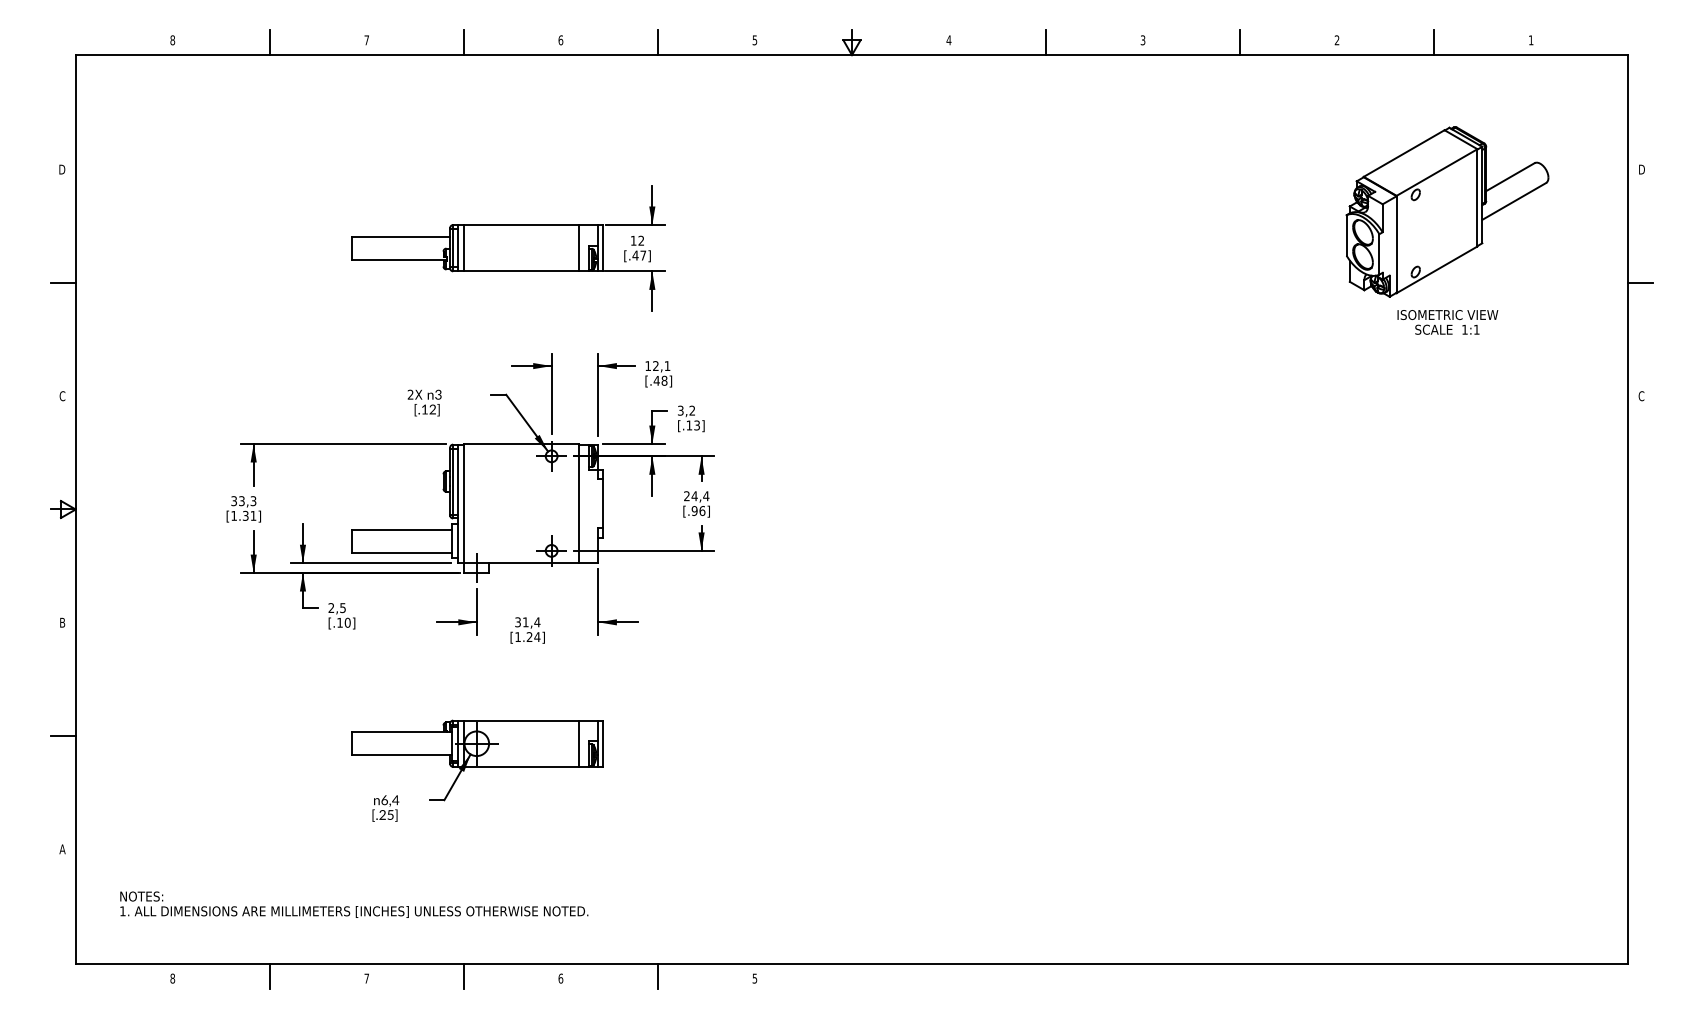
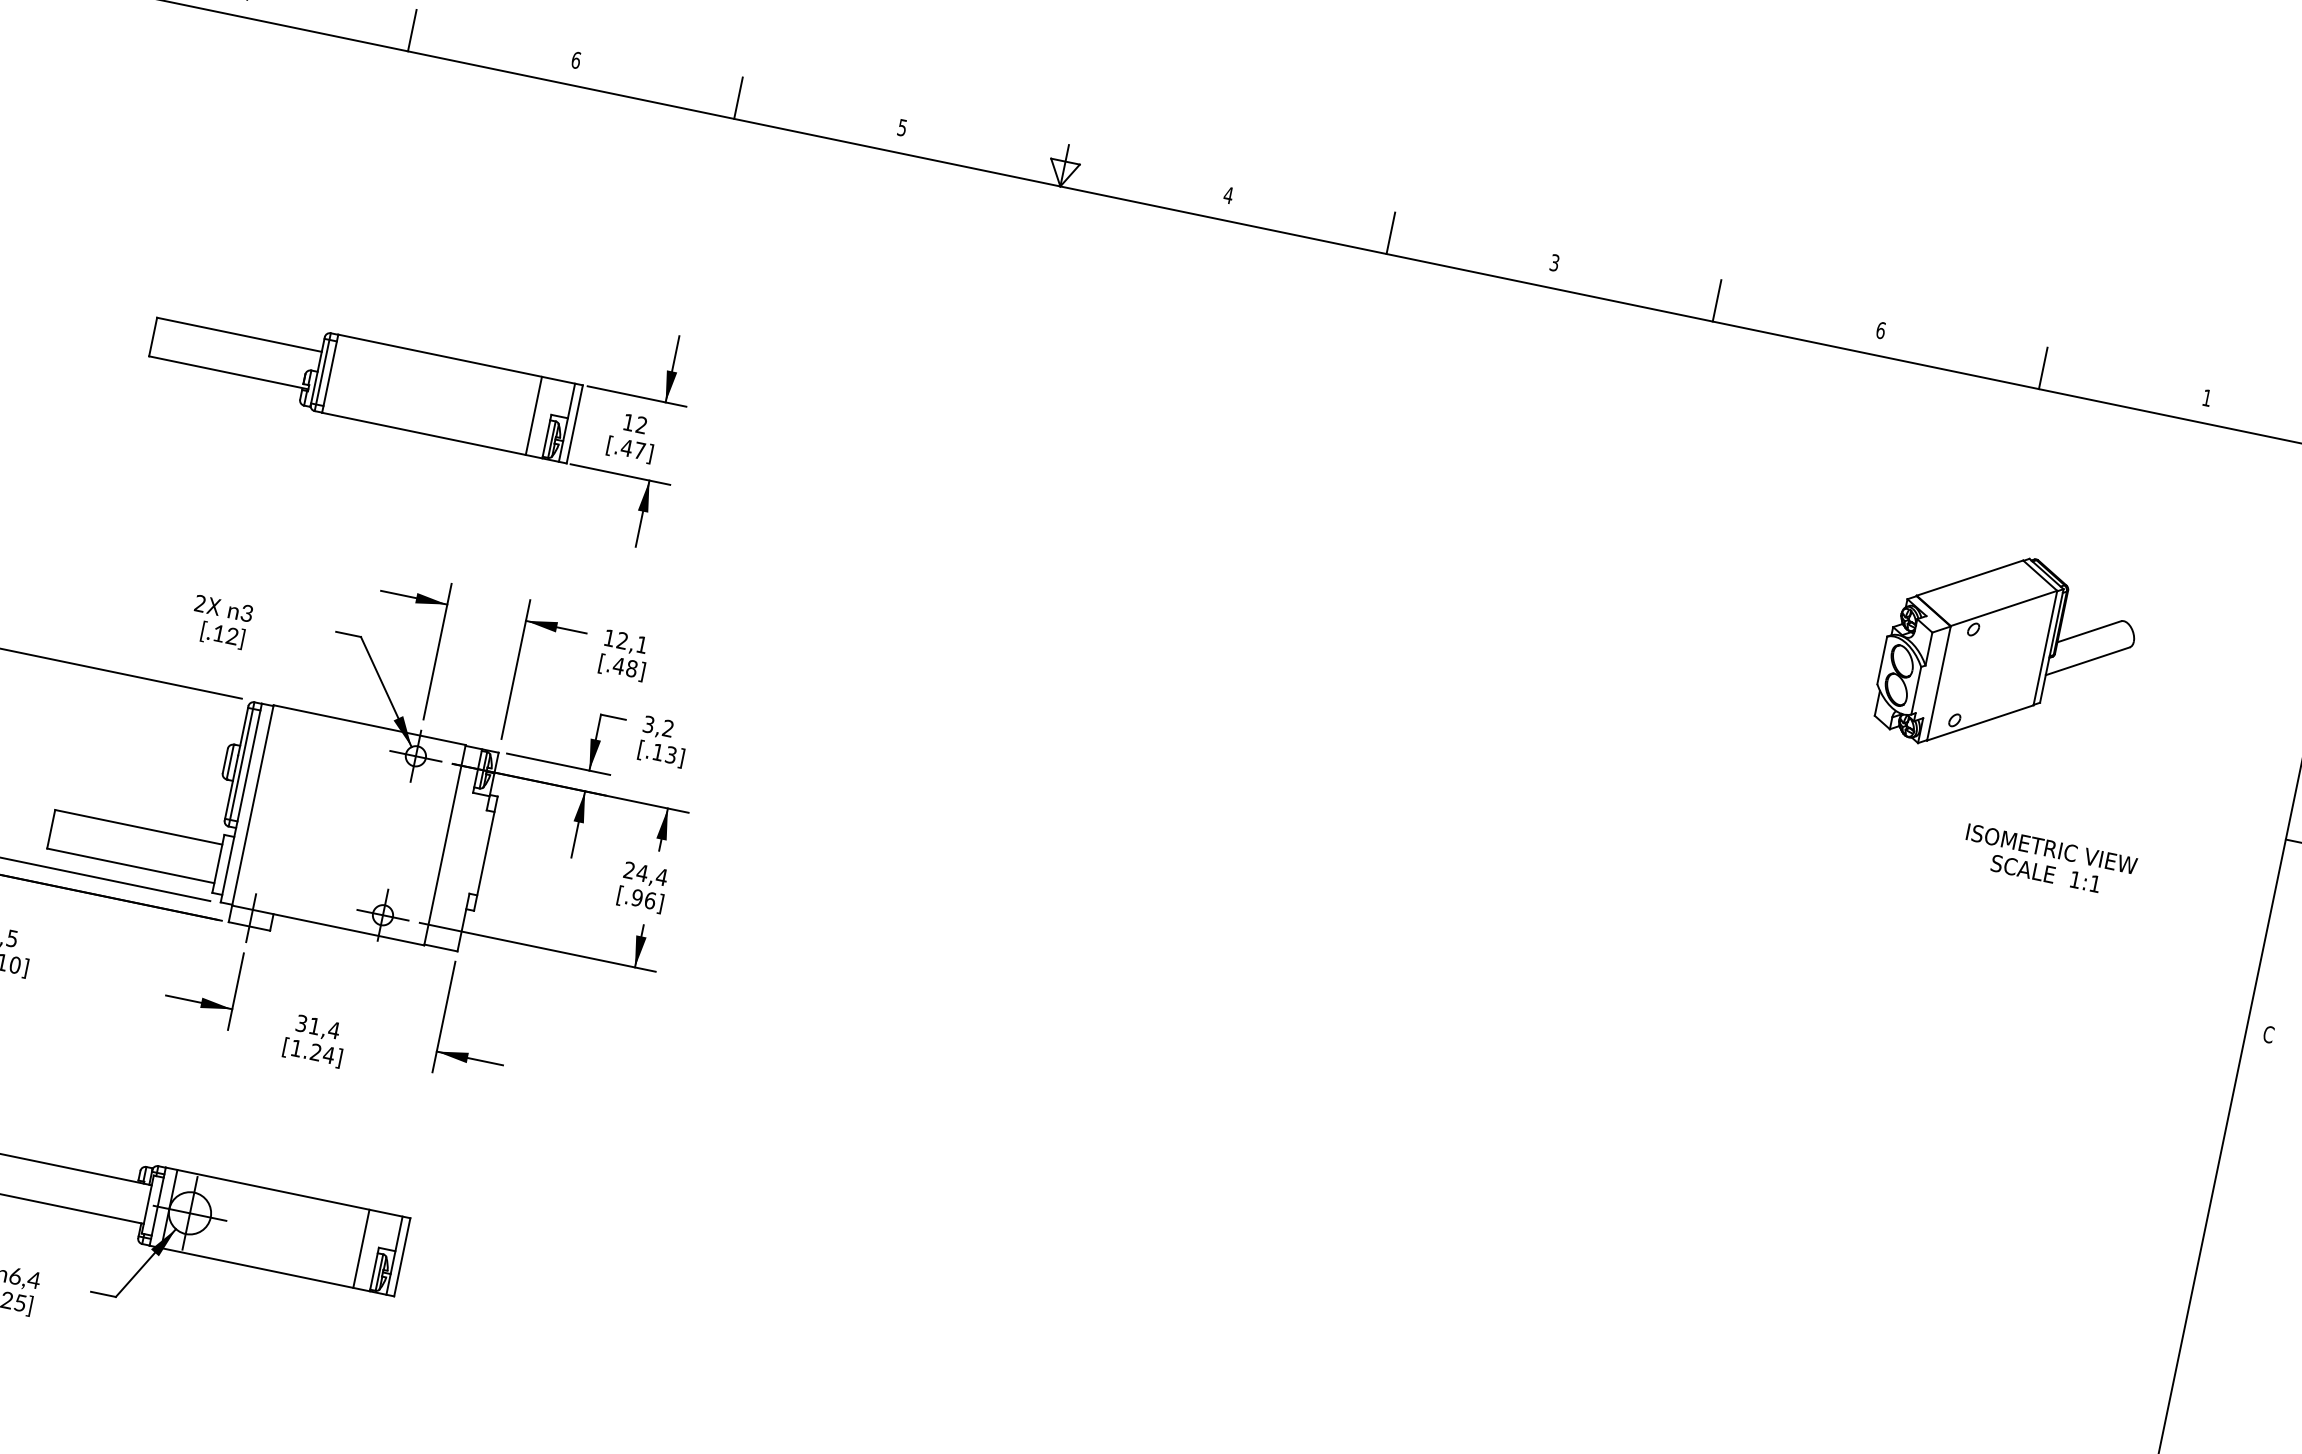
text: (1336, 40) -> (1879, 330), 2 -> 6
part: (1447, 211) -> (2006, 656), size x0.7
line: (464, 247) -> (342, 374), removed
text: (1447, 322) -> (2048, 861), moved

